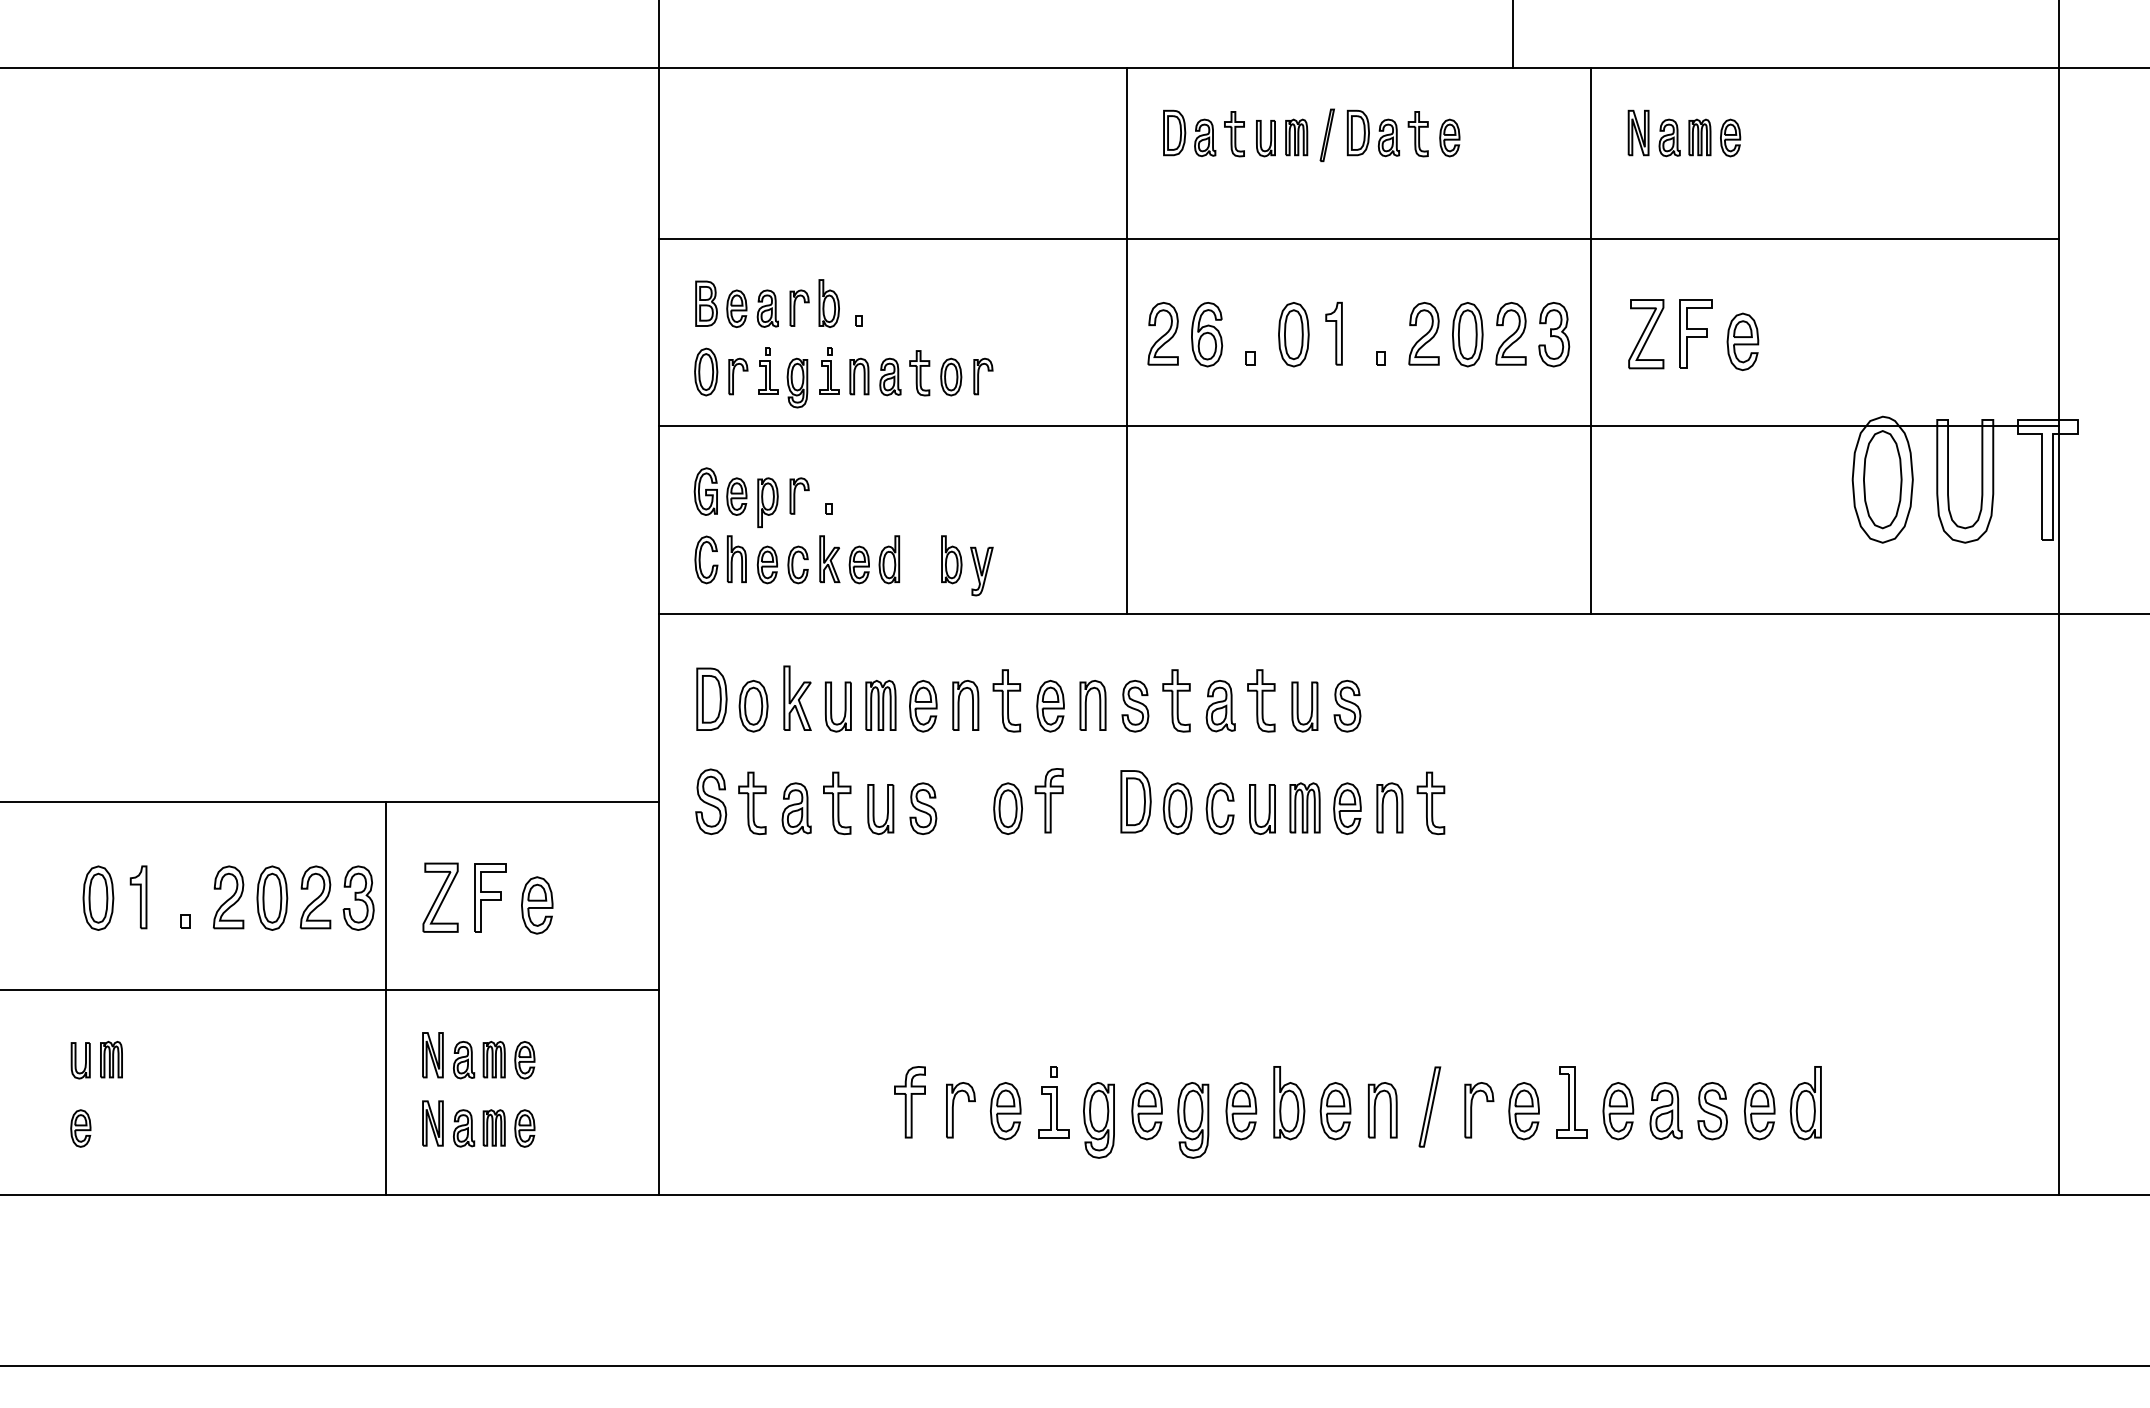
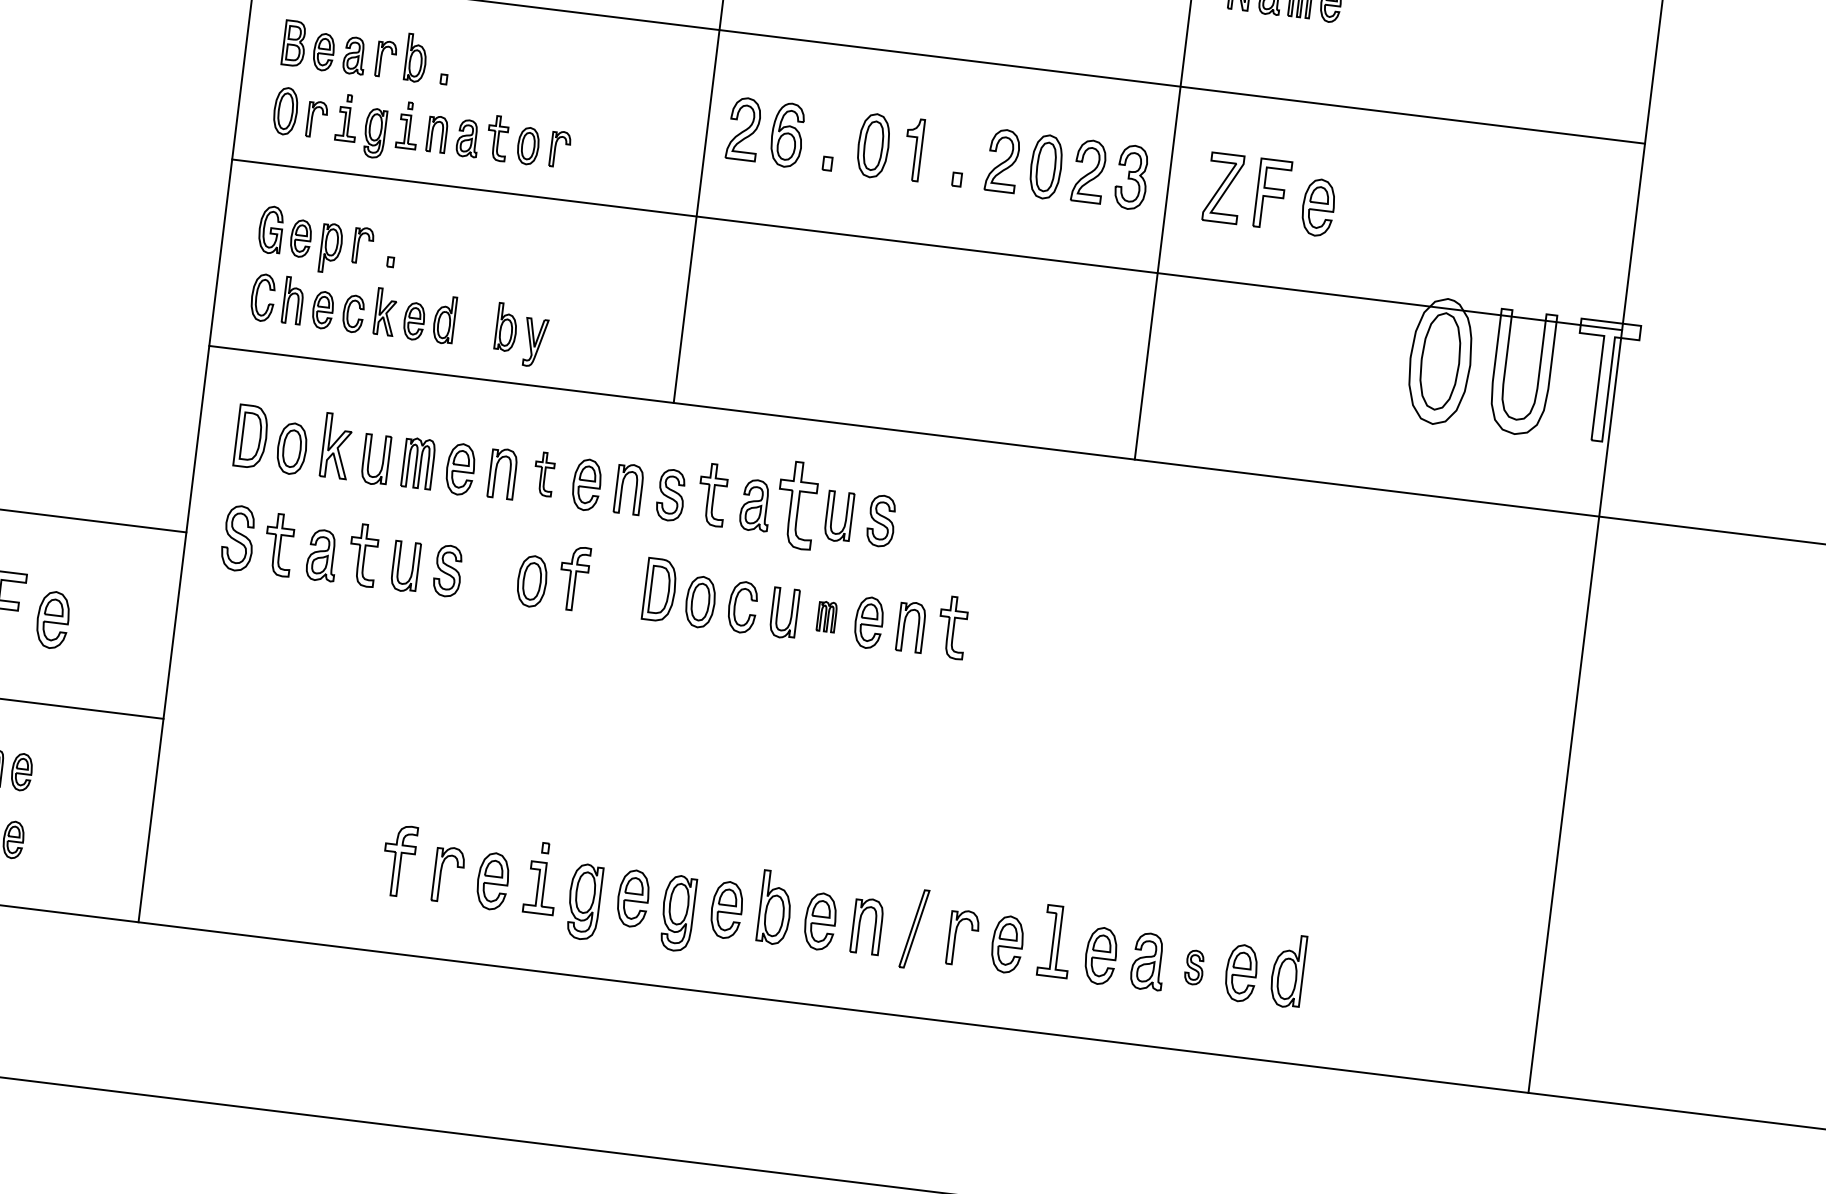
part: (1006, 700) -> (543, 473), size x0.7
part: (1261, 700) -> (796, 504), size x1.4
part: (1304, 807) -> (826, 616), size x0.6
part: (1712, 1111) -> (1194, 967), size x0.6

